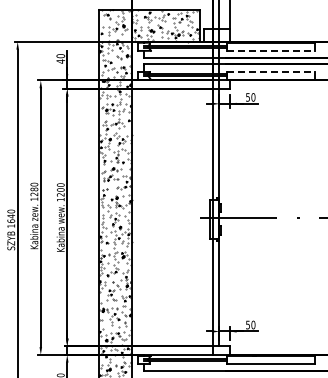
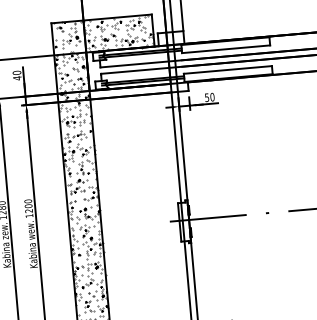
line: (271, 50) -> (226, 48), dashed -> solid
line: (271, 71) -> (228, 69), dashed -> solid

